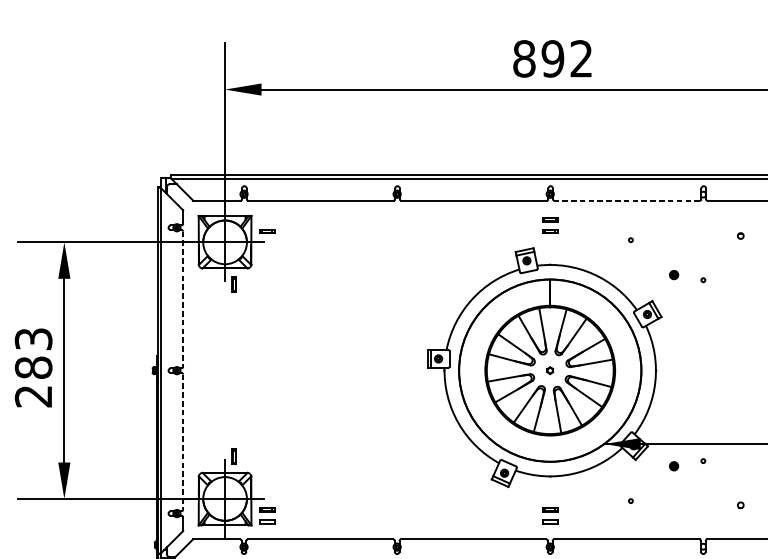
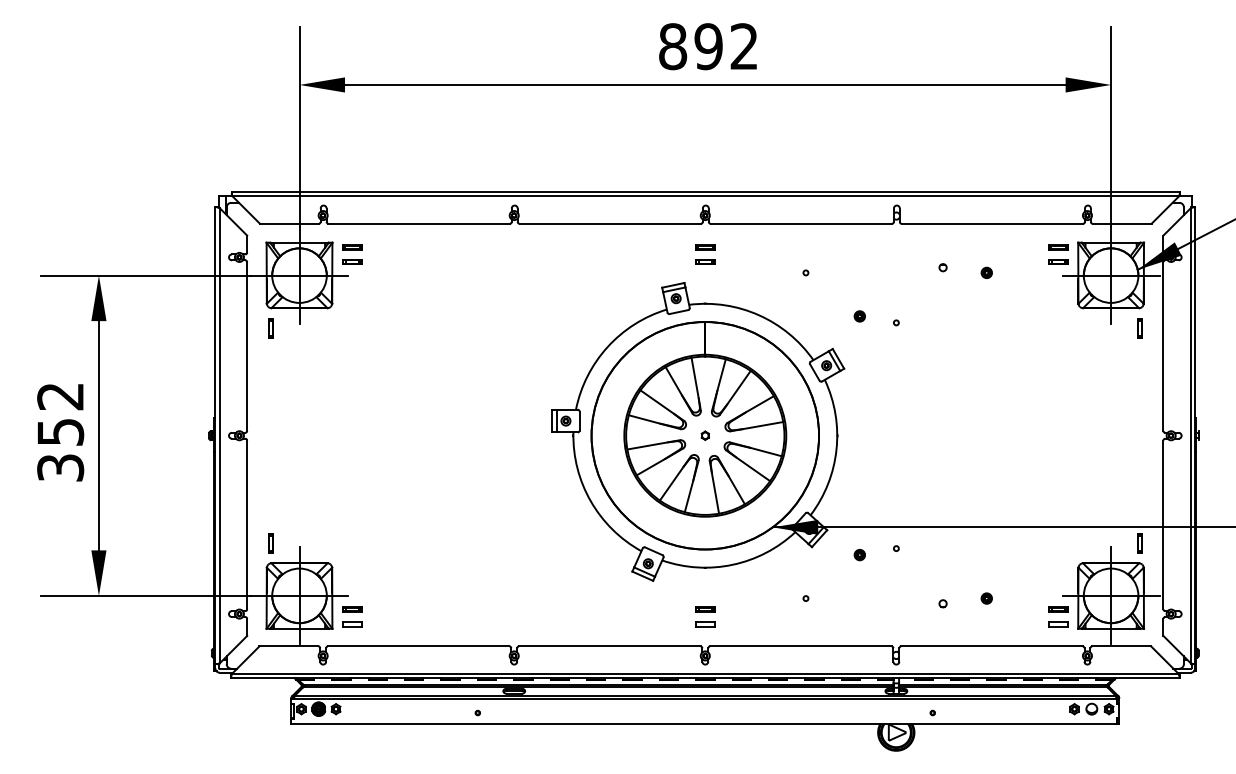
line: (627, 200) -> (801, 223), dashed -> solid
part: (267, 219) -> (352, 247), added
part: (233, 284) -> (270, 328), moved
line: (183, 299) -> (247, 347), dashed -> solid
text: (33, 368) -> (60, 432), 283 -> 352
line: (183, 442) -> (247, 525), dashed -> solid
part: (233, 457) -> (270, 543), moved

